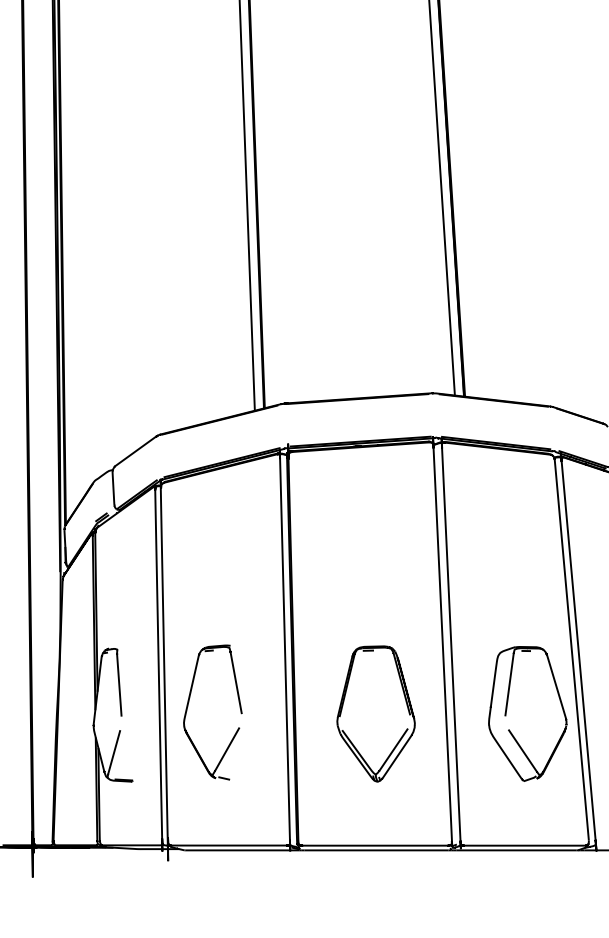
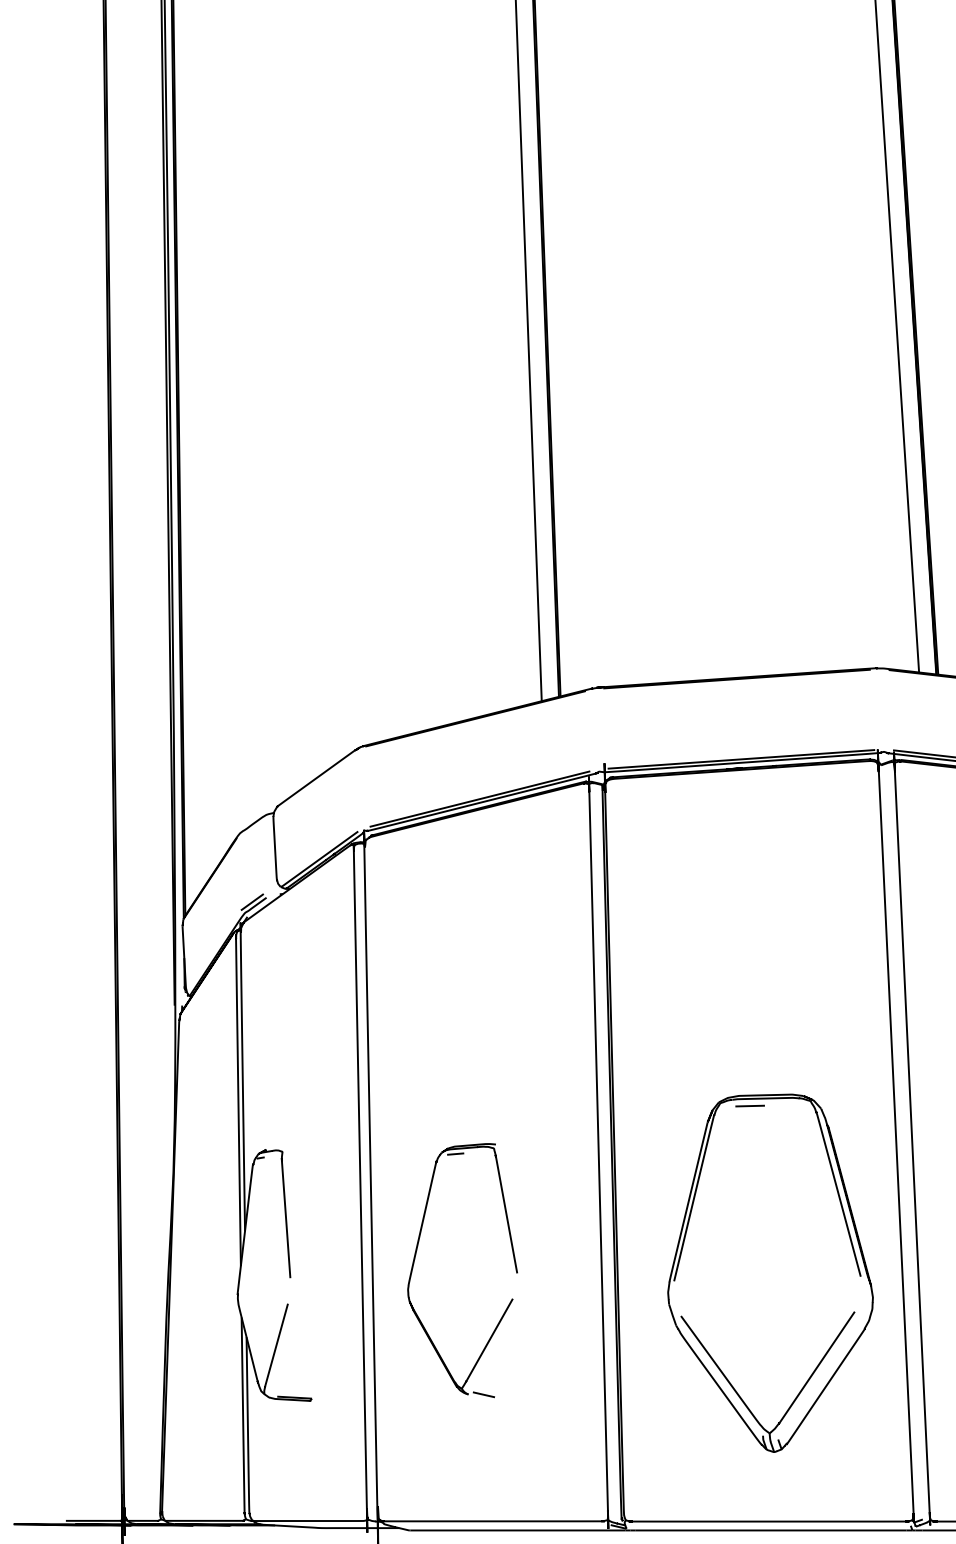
part: (375, 713) -> (769, 1272), size x1.4

